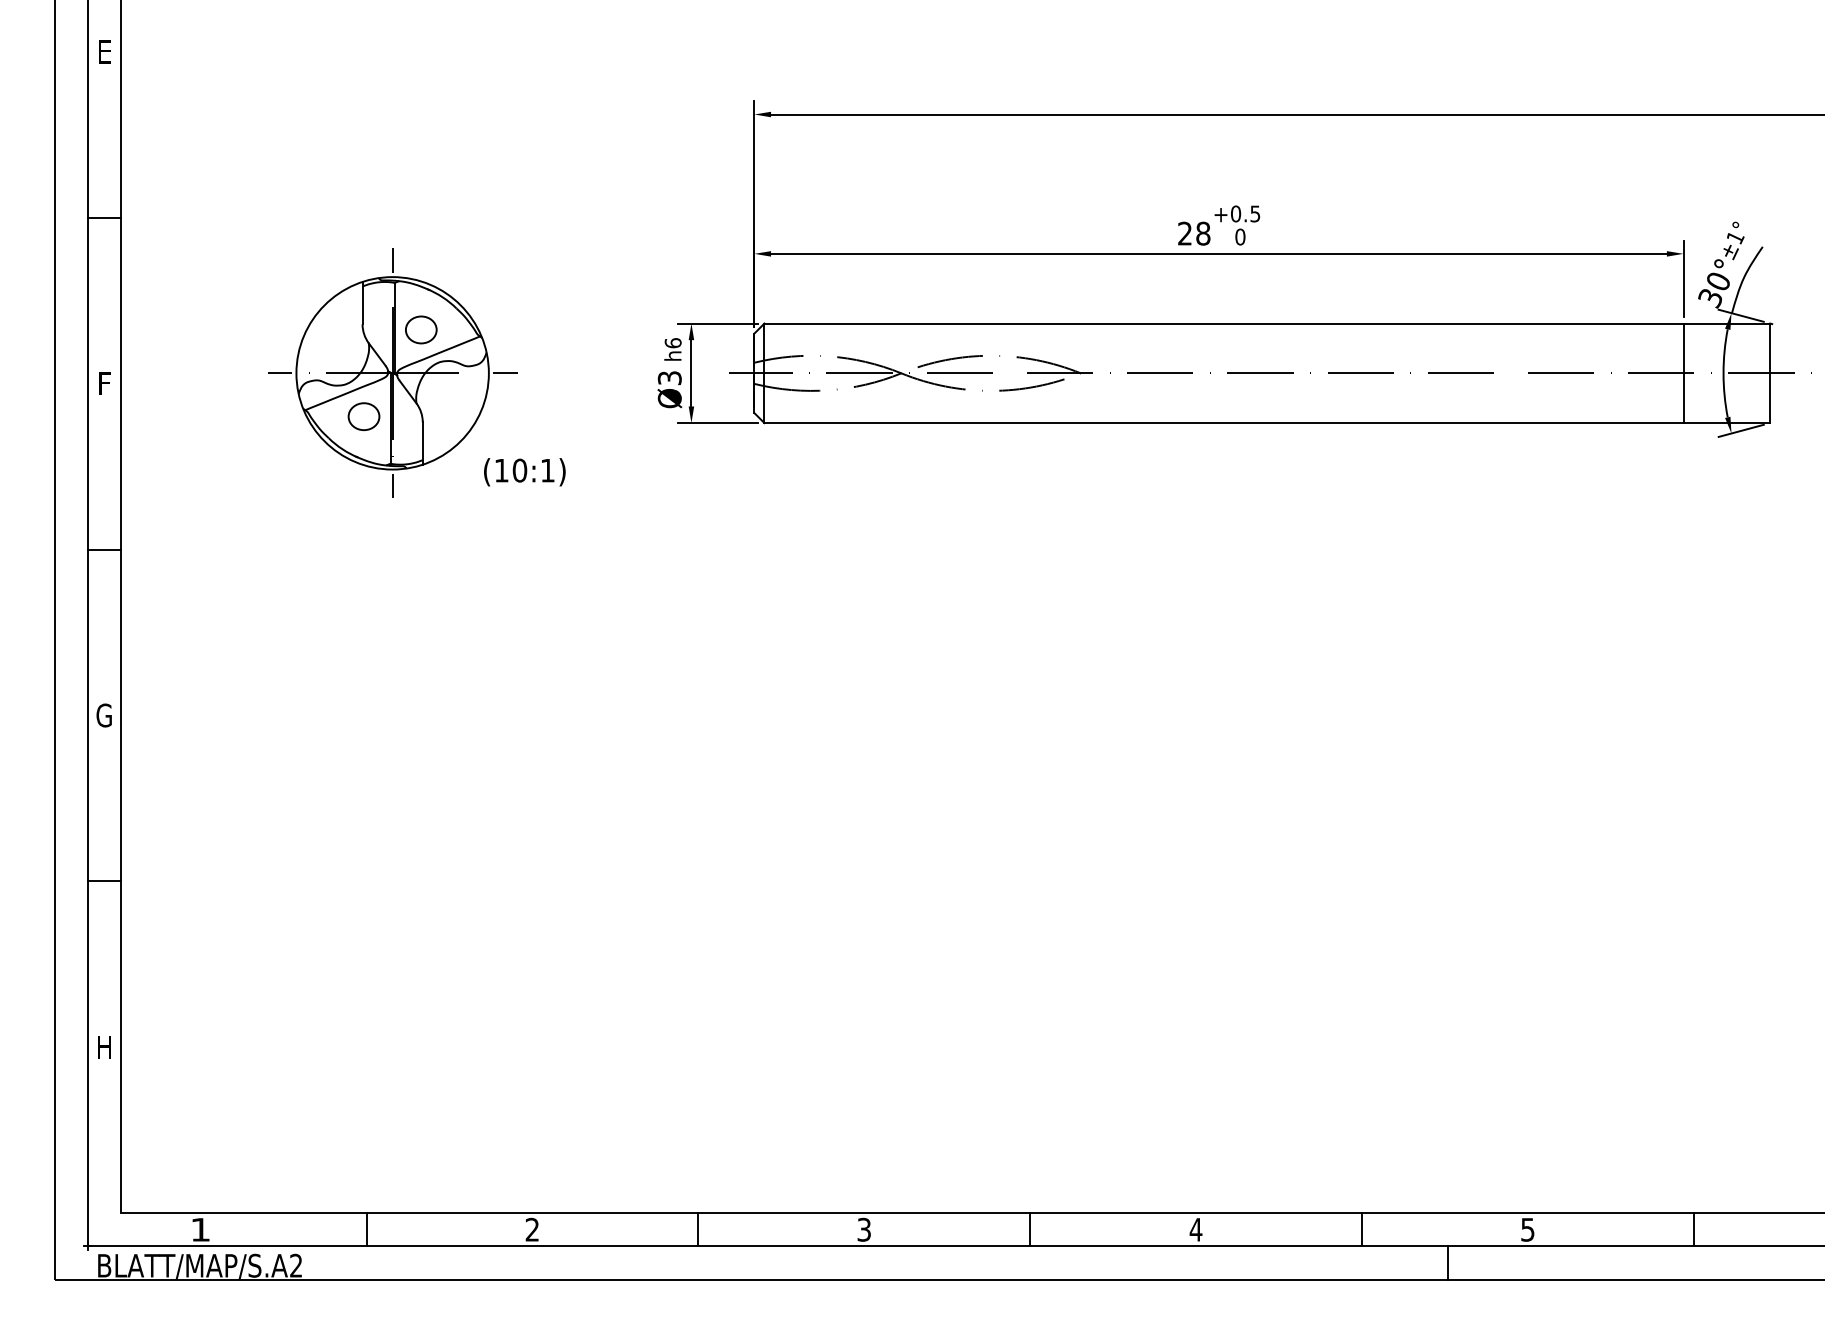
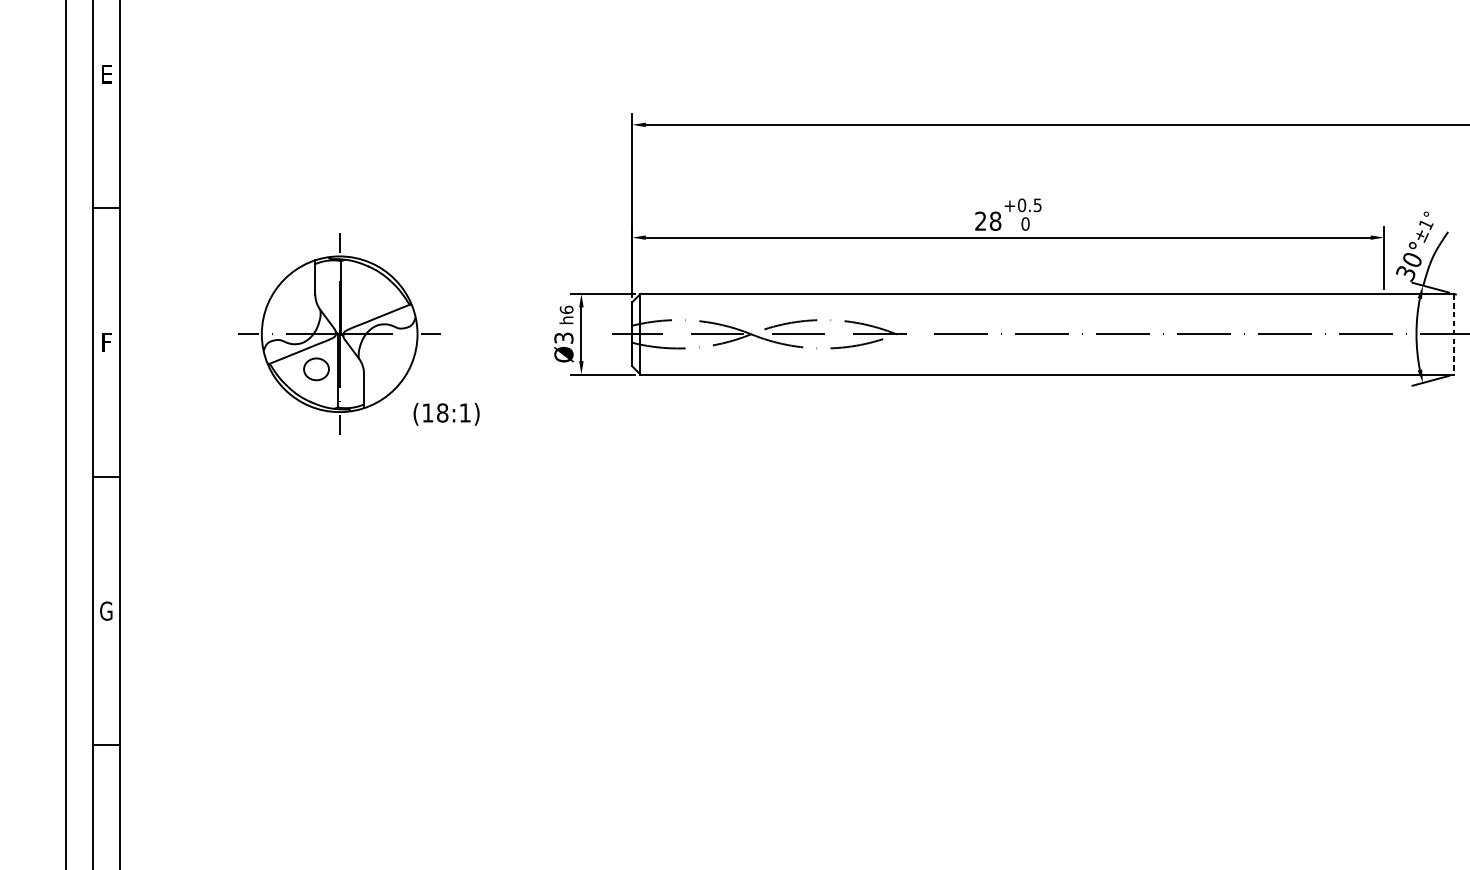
part: (421, 329) -> (363, 298), removed
line: (1683, 373) -> (1384, 334), removed
line: (1770, 373) -> (1454, 334), solid -> dashed
text: (519, 470) -> (442, 412), (10:1) -> (18:1)

